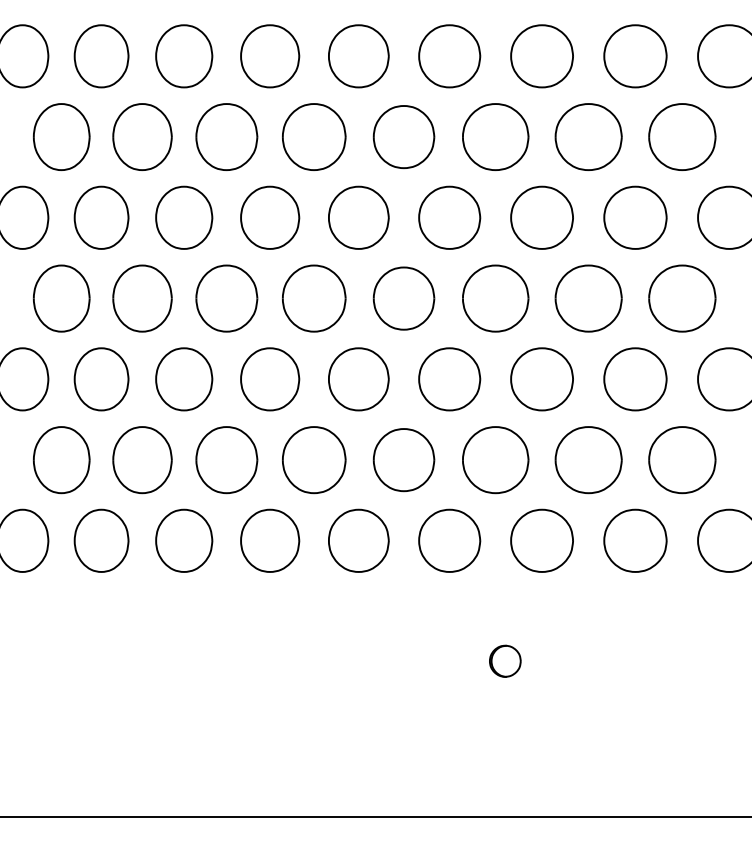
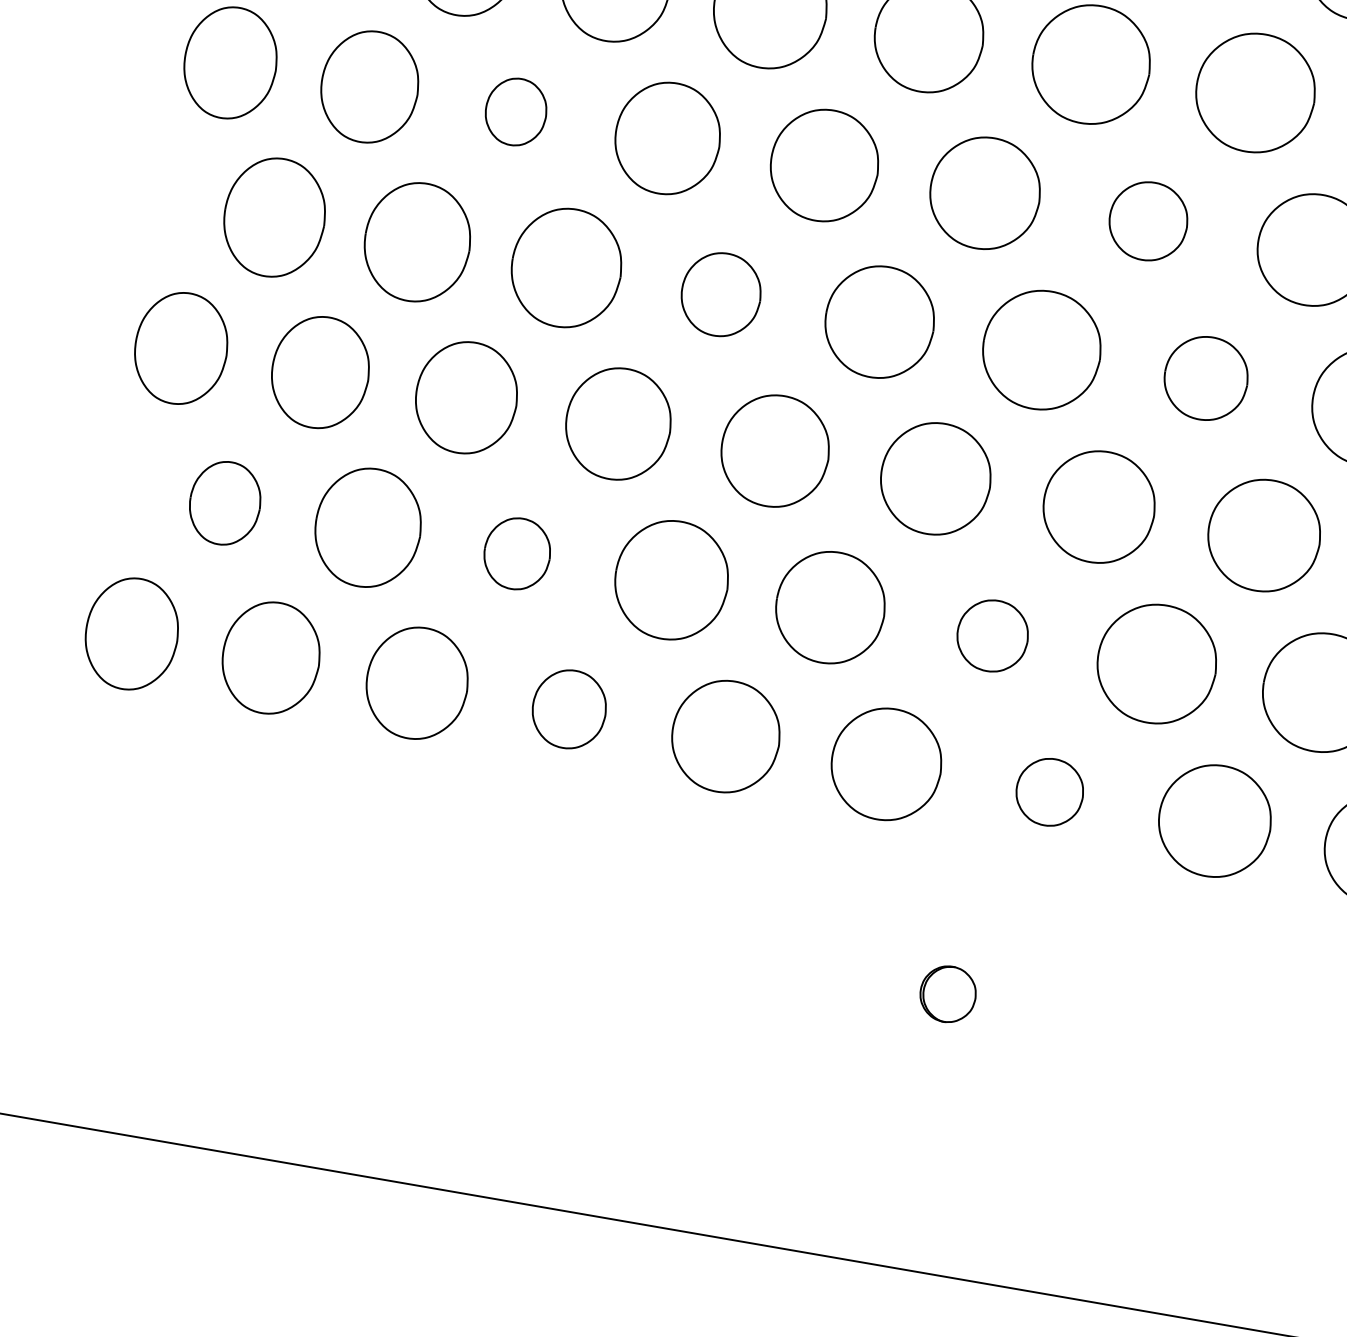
part: (184, 217) -> (516, 111), size x0.6
part: (541, 217) -> (1147, 220), size x0.7
part: (314, 298) -> (721, 294), size x0.7
part: (588, 298) -> (1205, 378), size x0.7
part: (61, 460) -> (224, 503), size x0.7
part: (226, 460) -> (516, 554), size x0.6
part: (495, 460) -> (992, 636), size x0.6
part: (270, 540) -> (569, 709), size x0.7
part: (541, 540) -> (1048, 791), size x0.6

